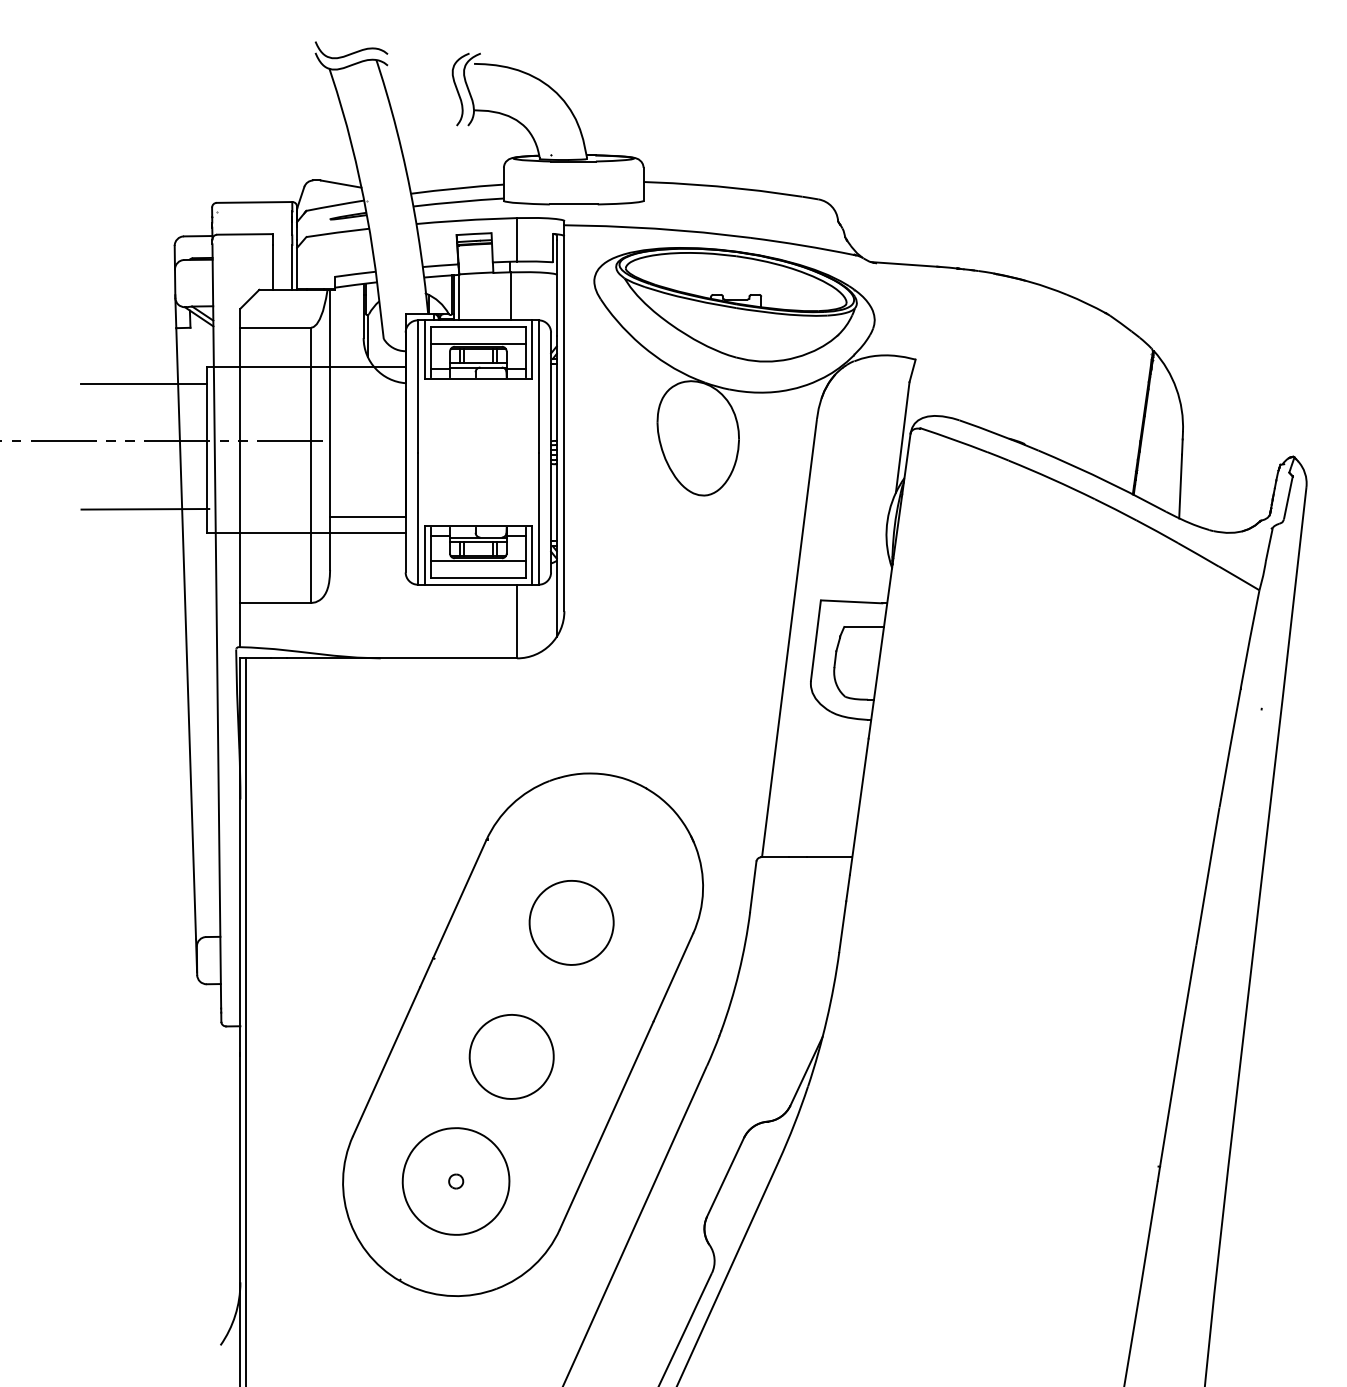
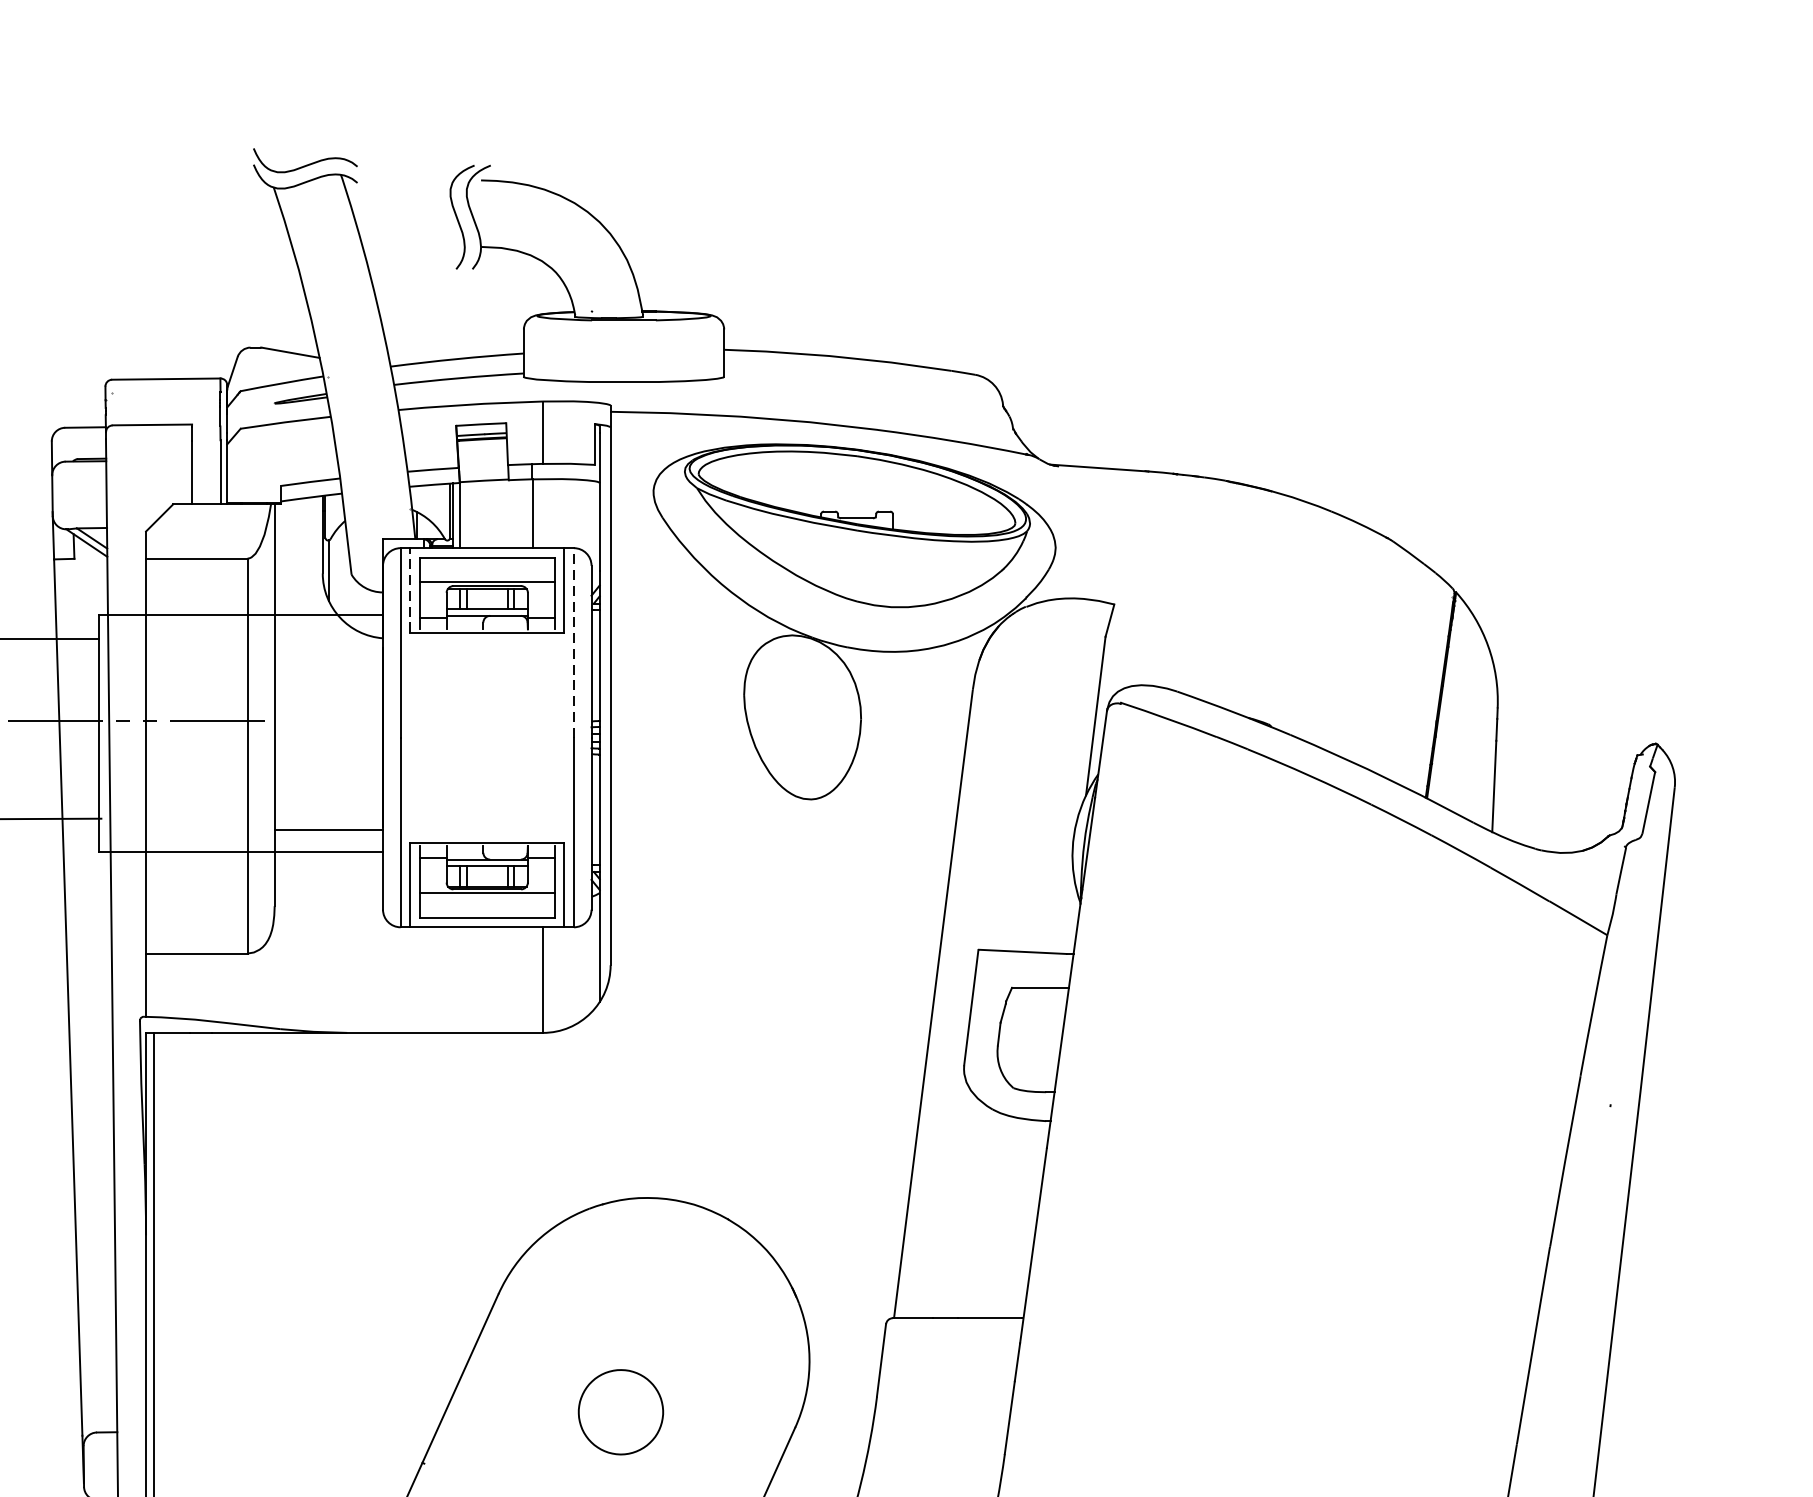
line: (424, 349) -> (410, 589), solid -> dashed
line: (538, 385) -> (573, 641), solid -> dashed
part: (571, 922) -> (620, 1411), size x0.7

